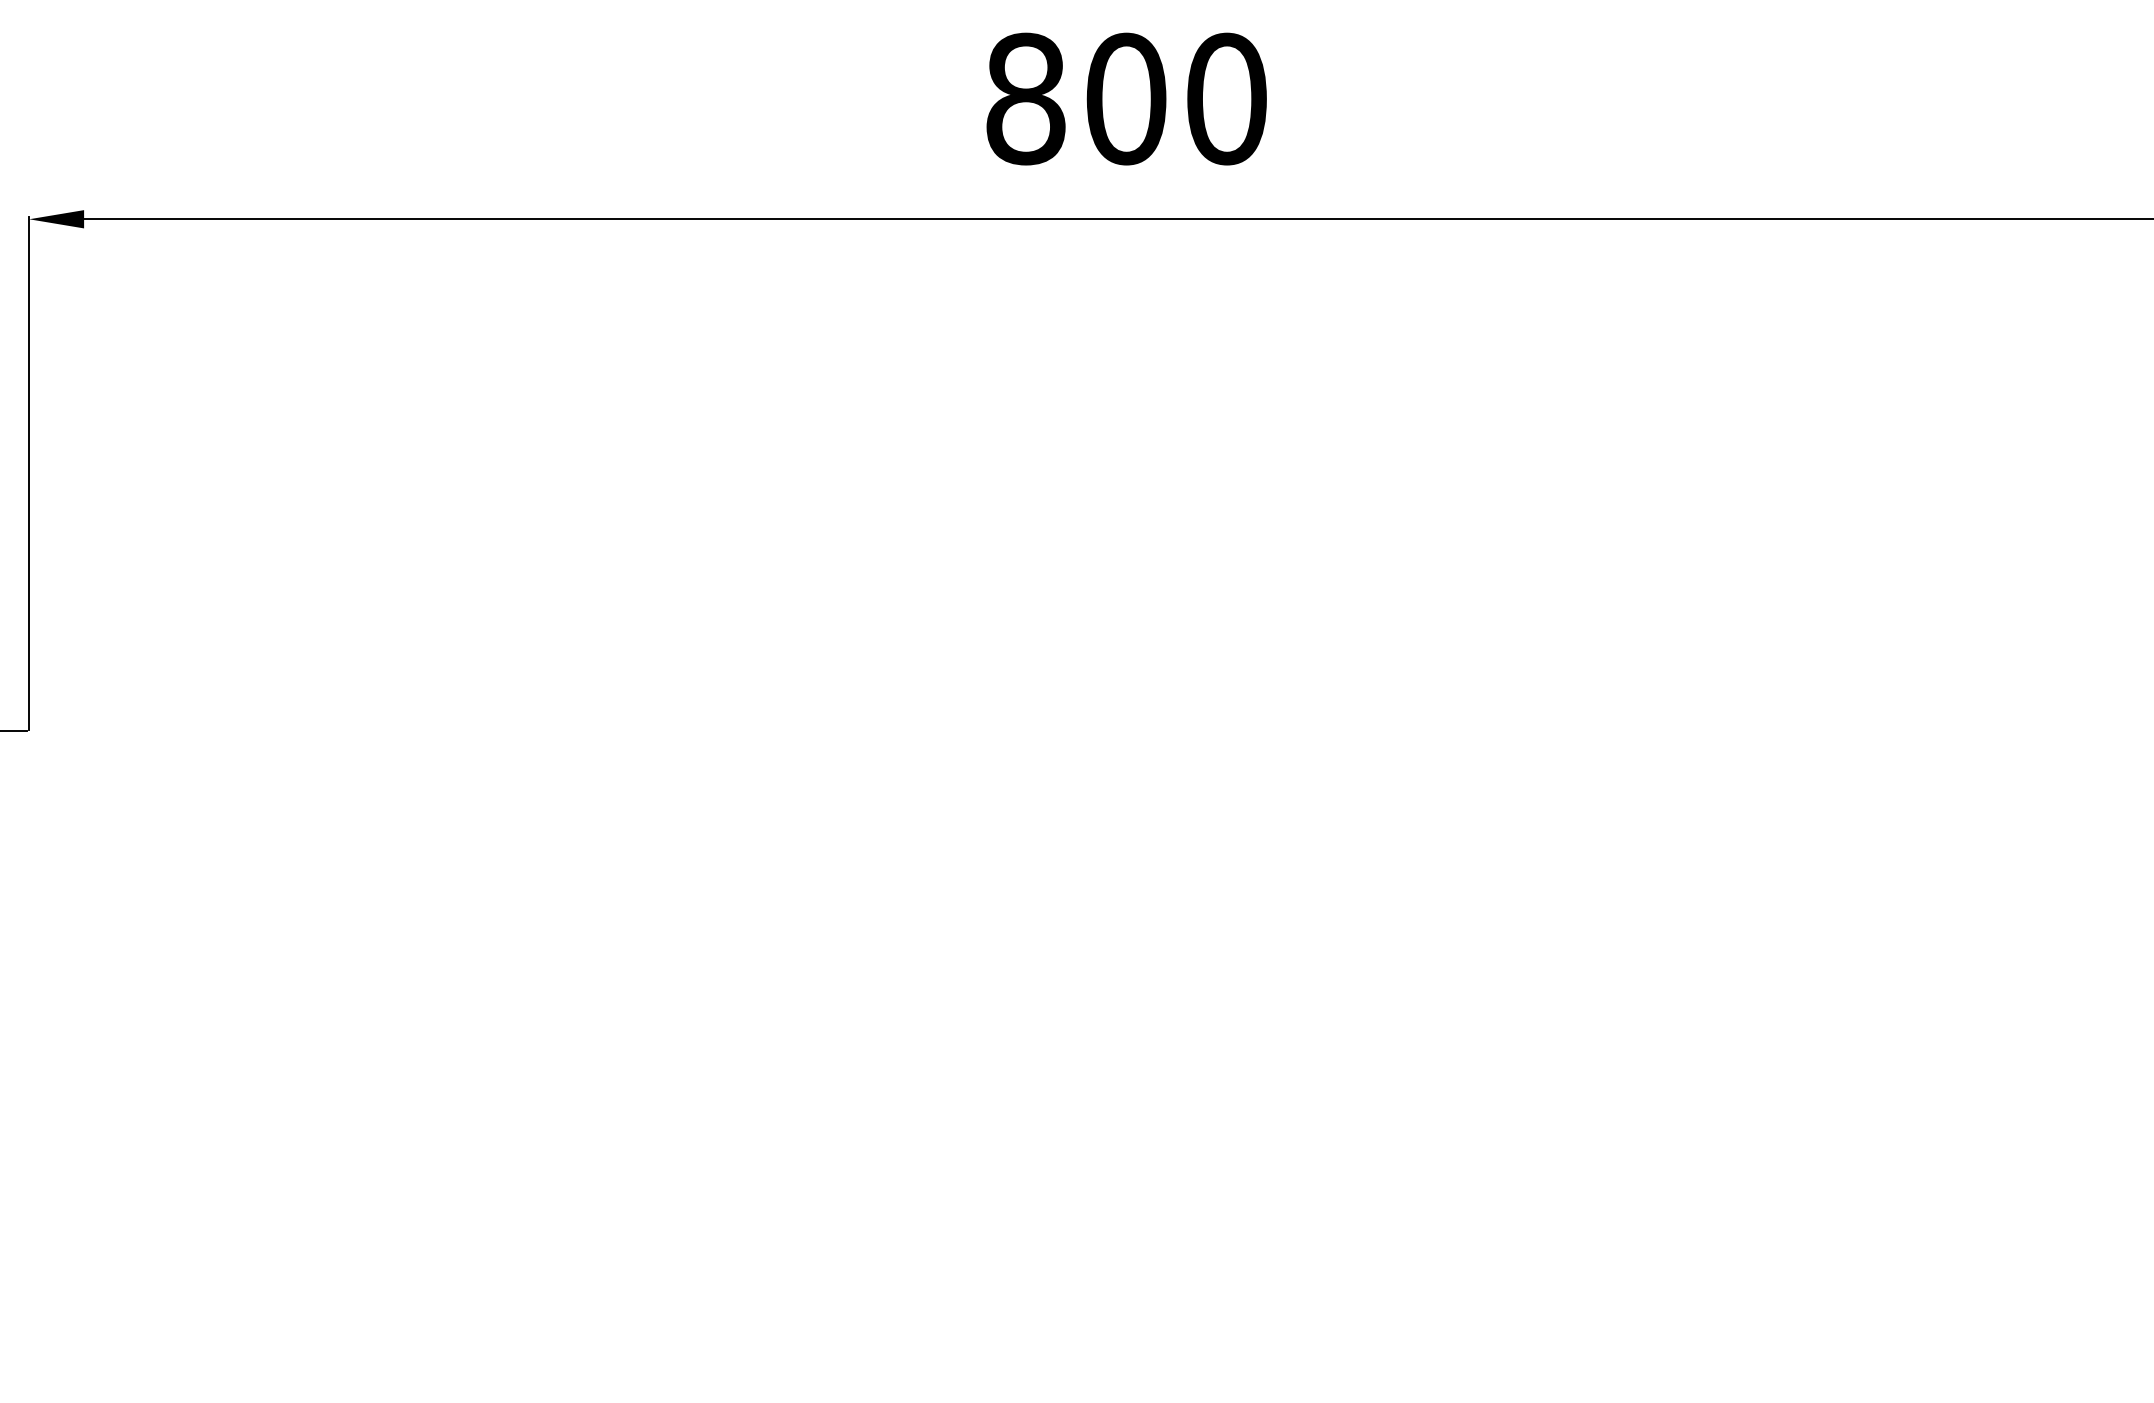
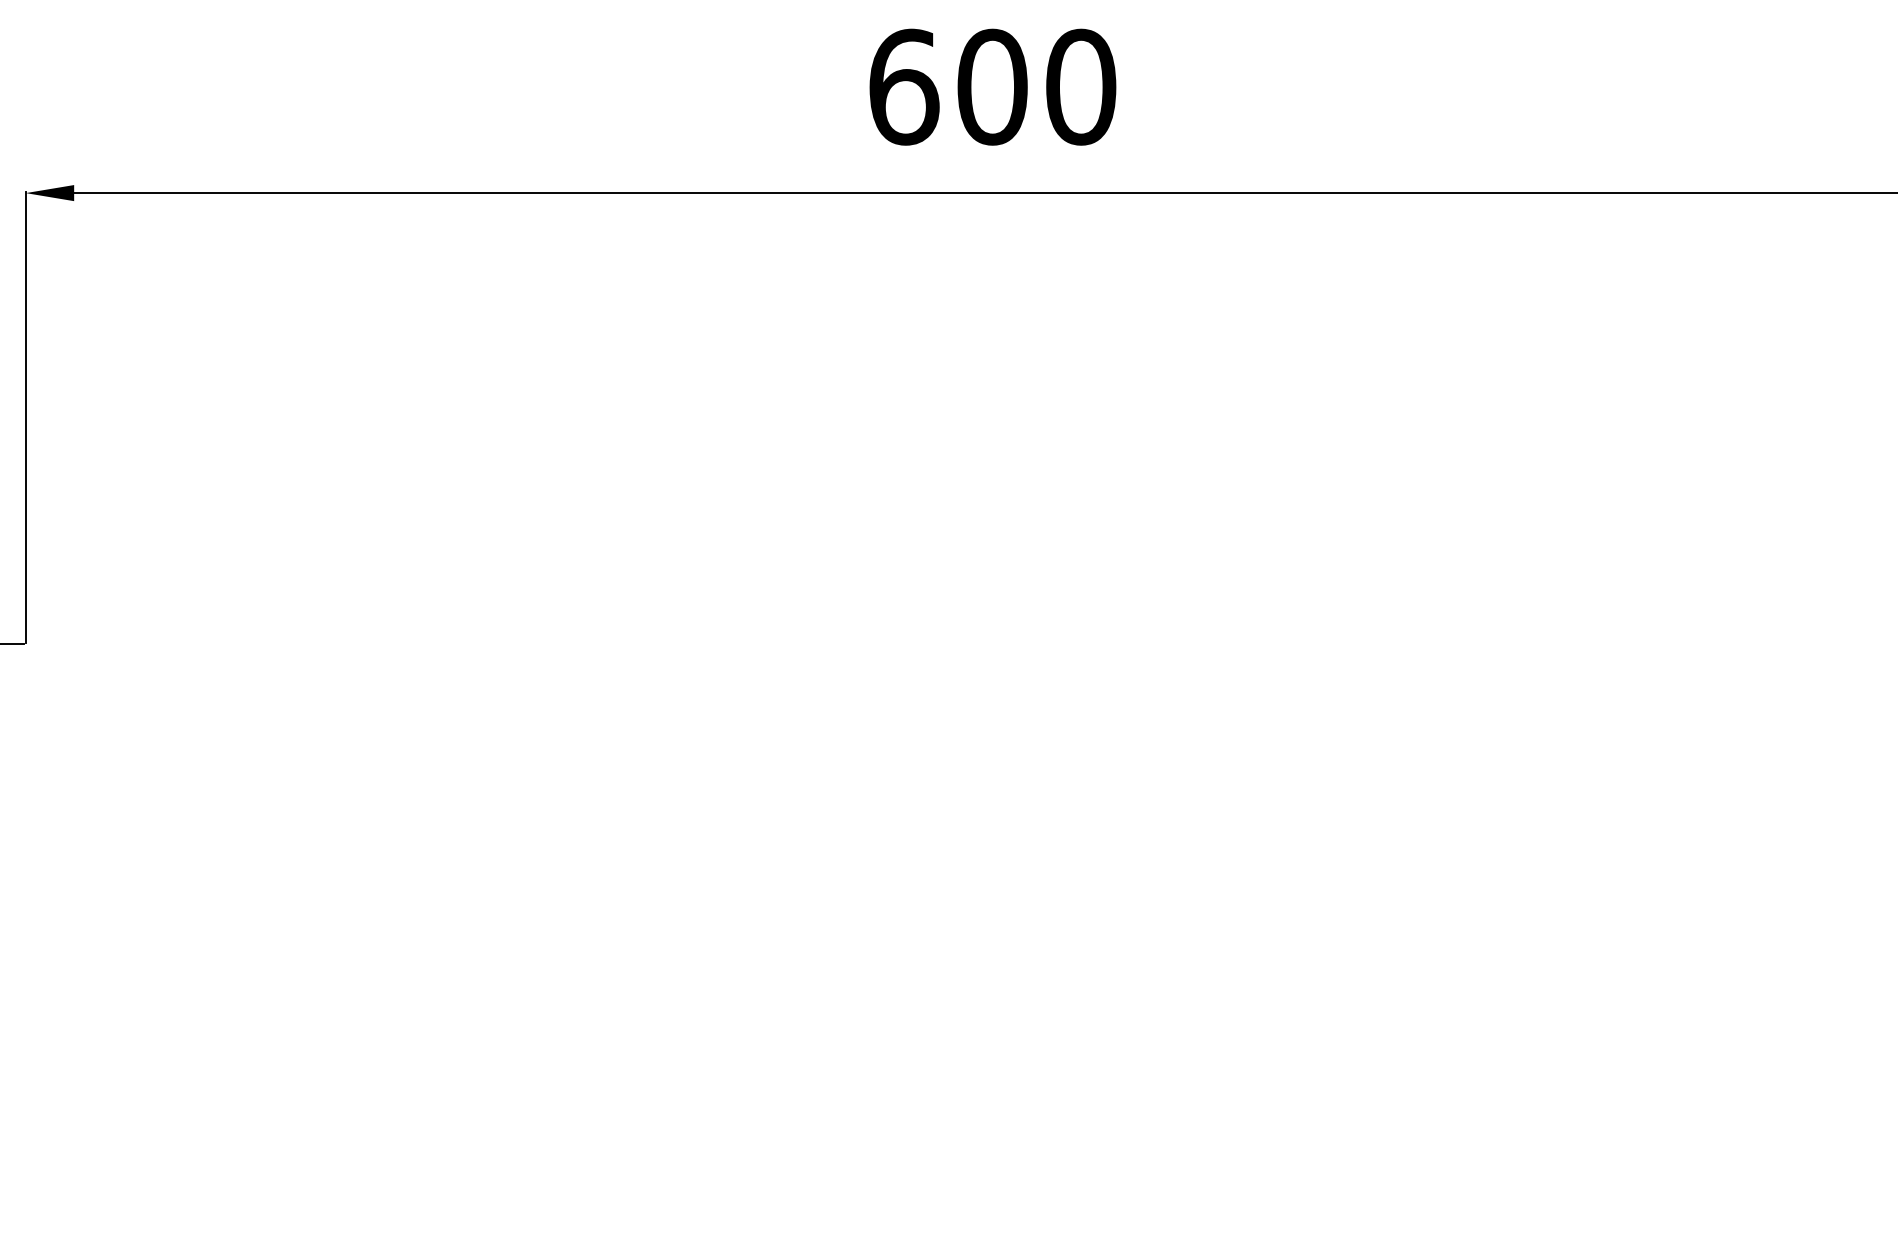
text: (1026, 98) -> (904, 86), 800 -> 600

